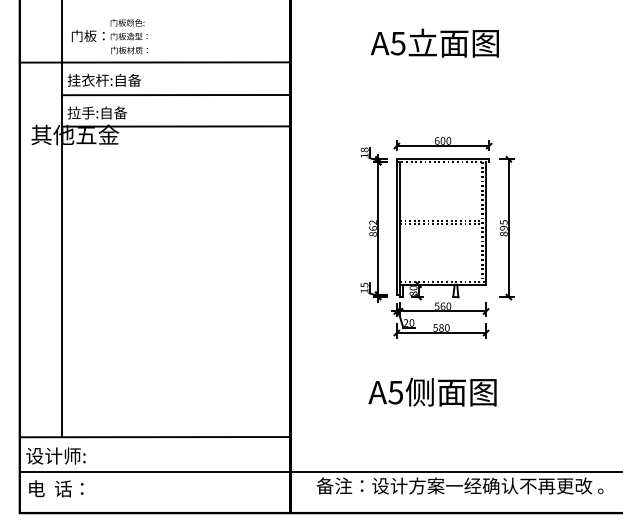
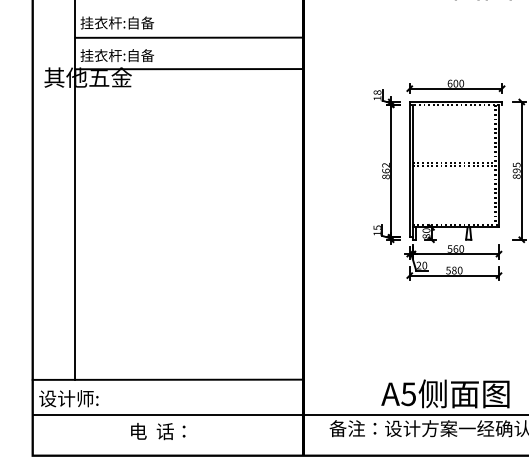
line: (154, 62) -> (167, 5), removed
text: (104, 112) -> (117, 55), 拉手:自备 -> 挂衣杆:自备
text: (432, 391) -> (445, 393), moved
text: (56, 488) -> (158, 431), moved

